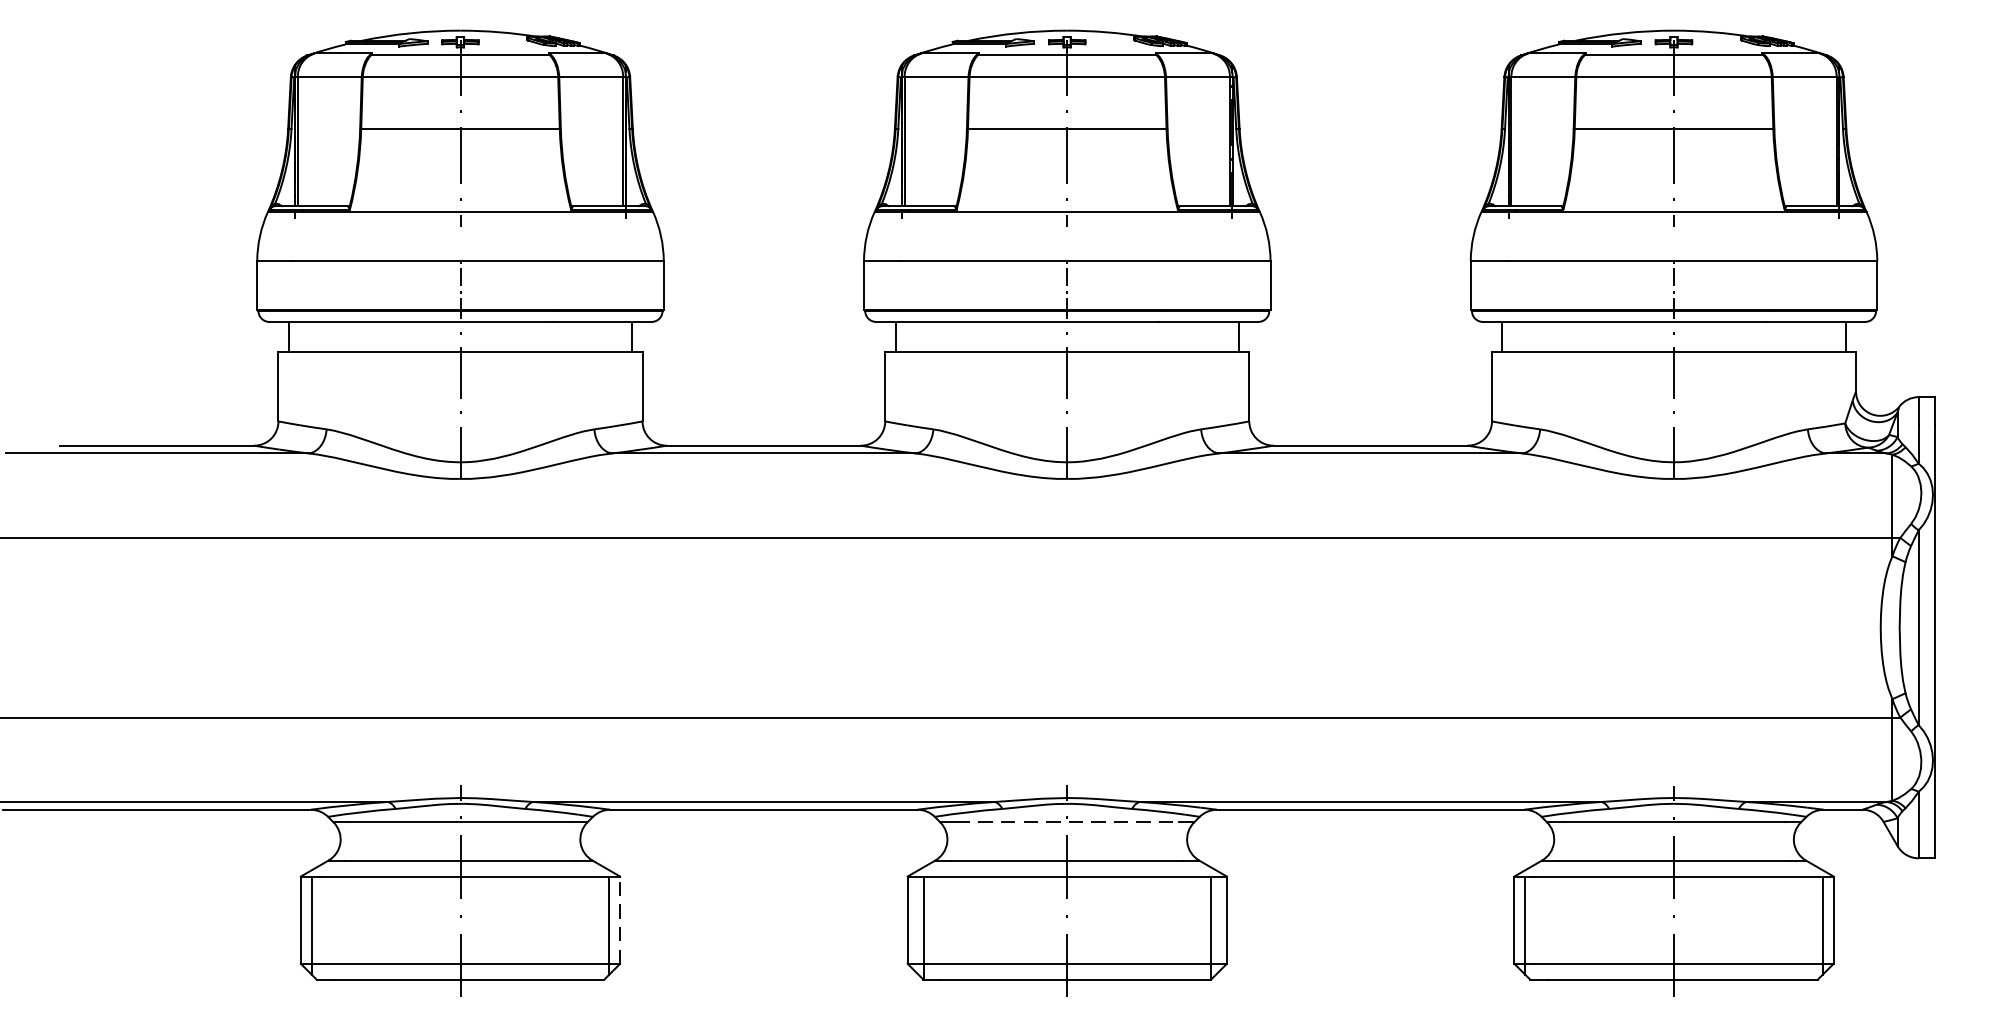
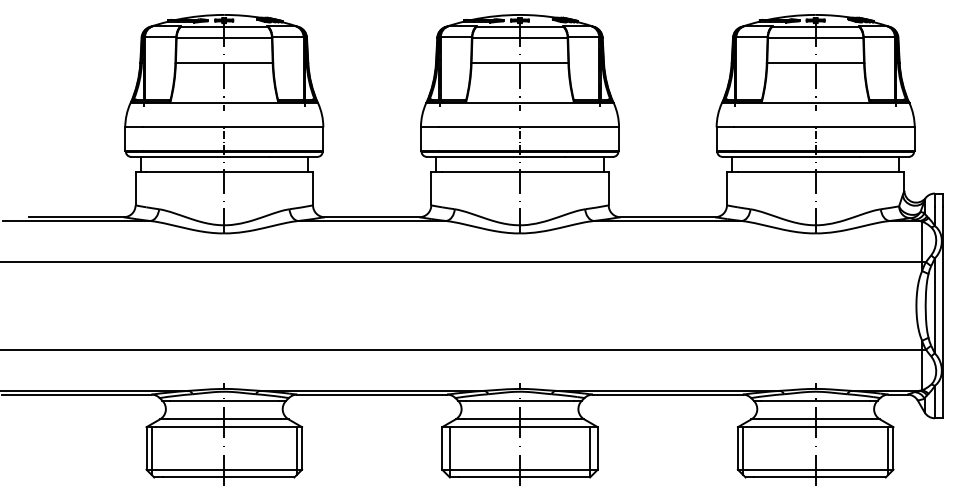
line: (1068, 821) -> (520, 400), dashed -> solid
line: (620, 918) -> (302, 447), dashed -> solid

